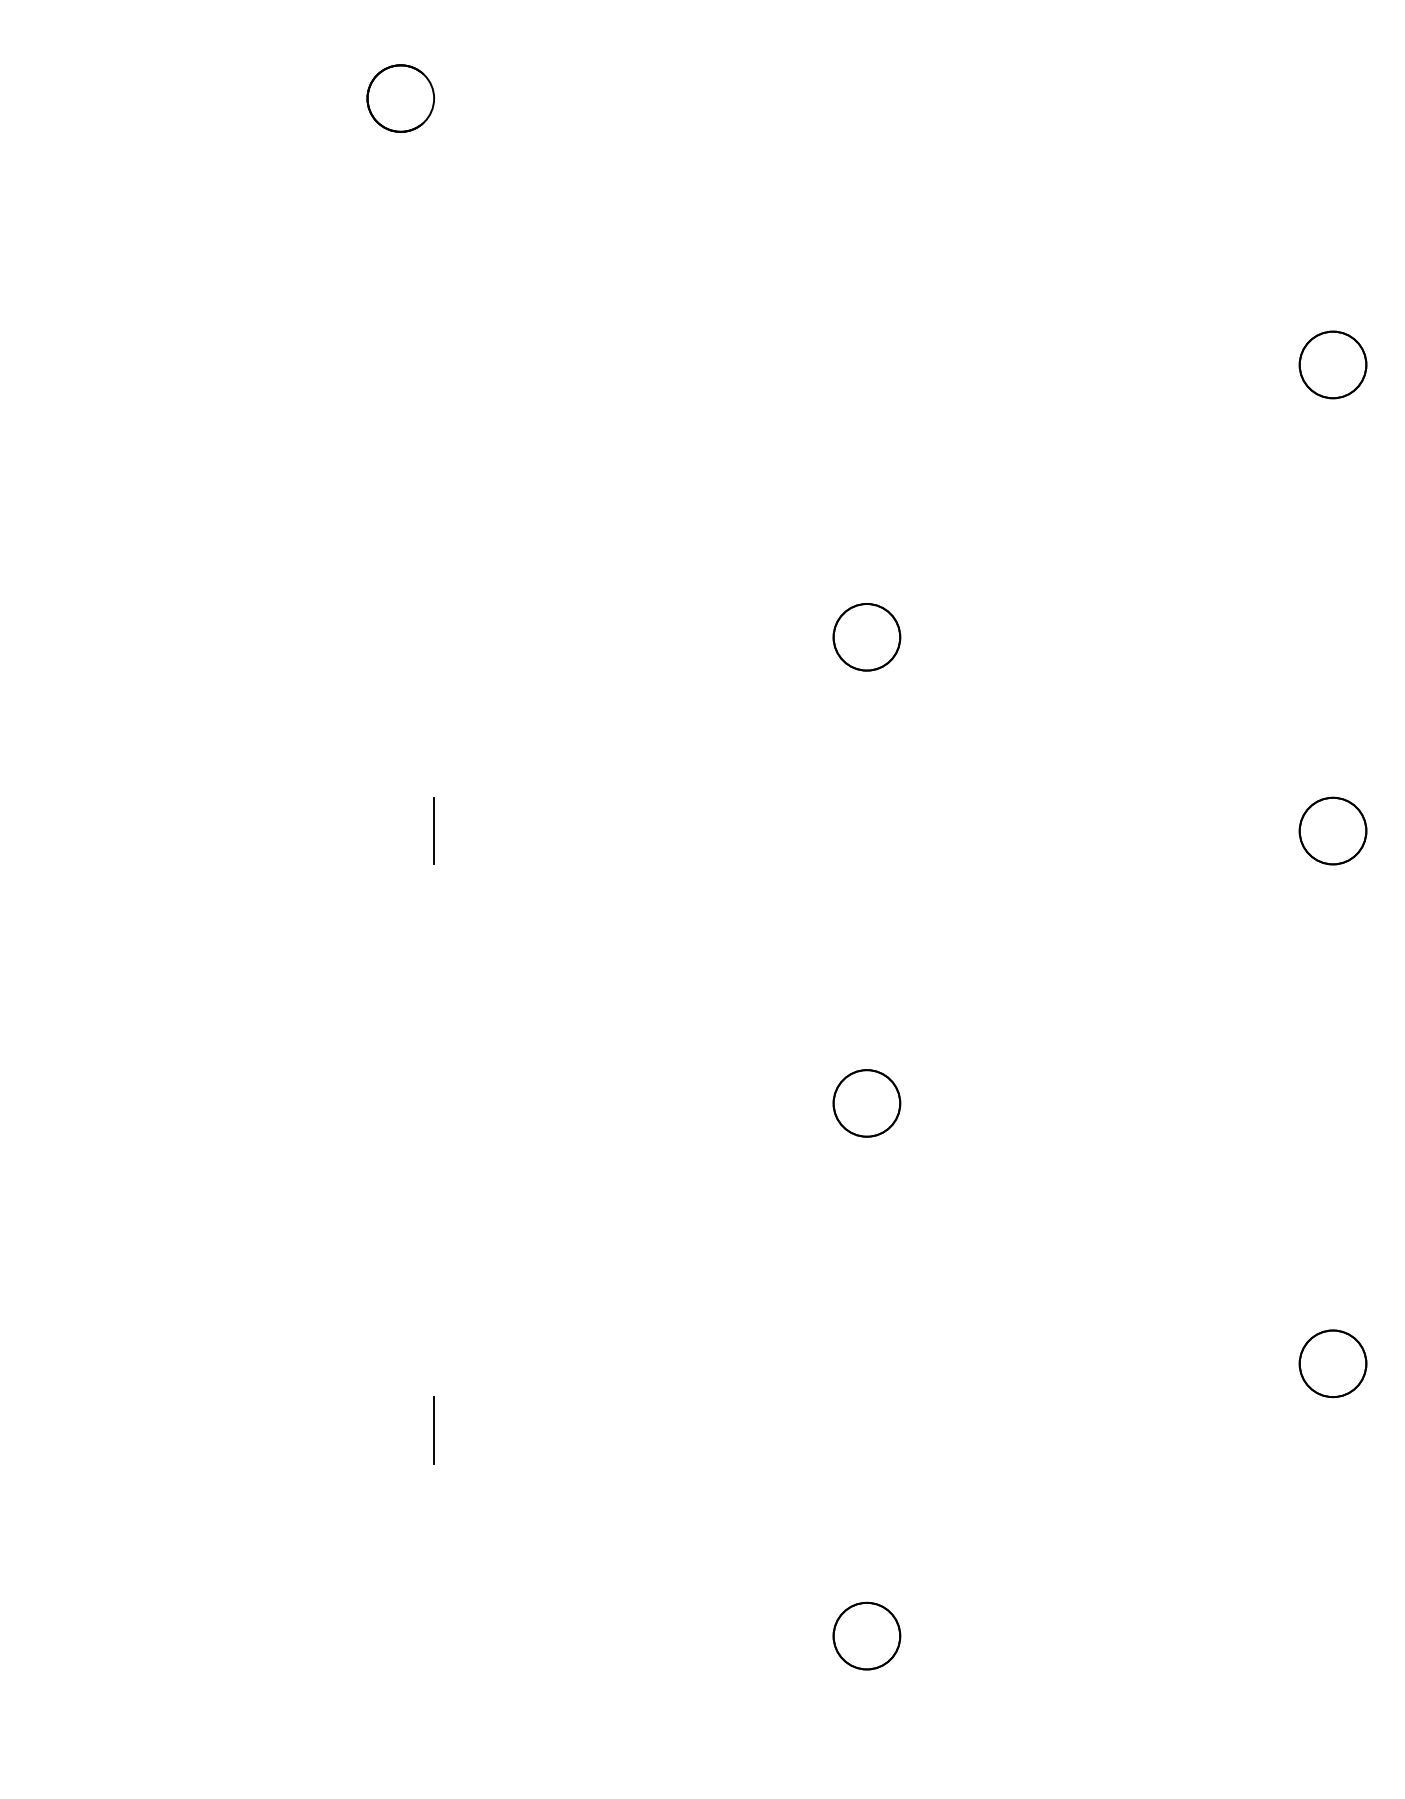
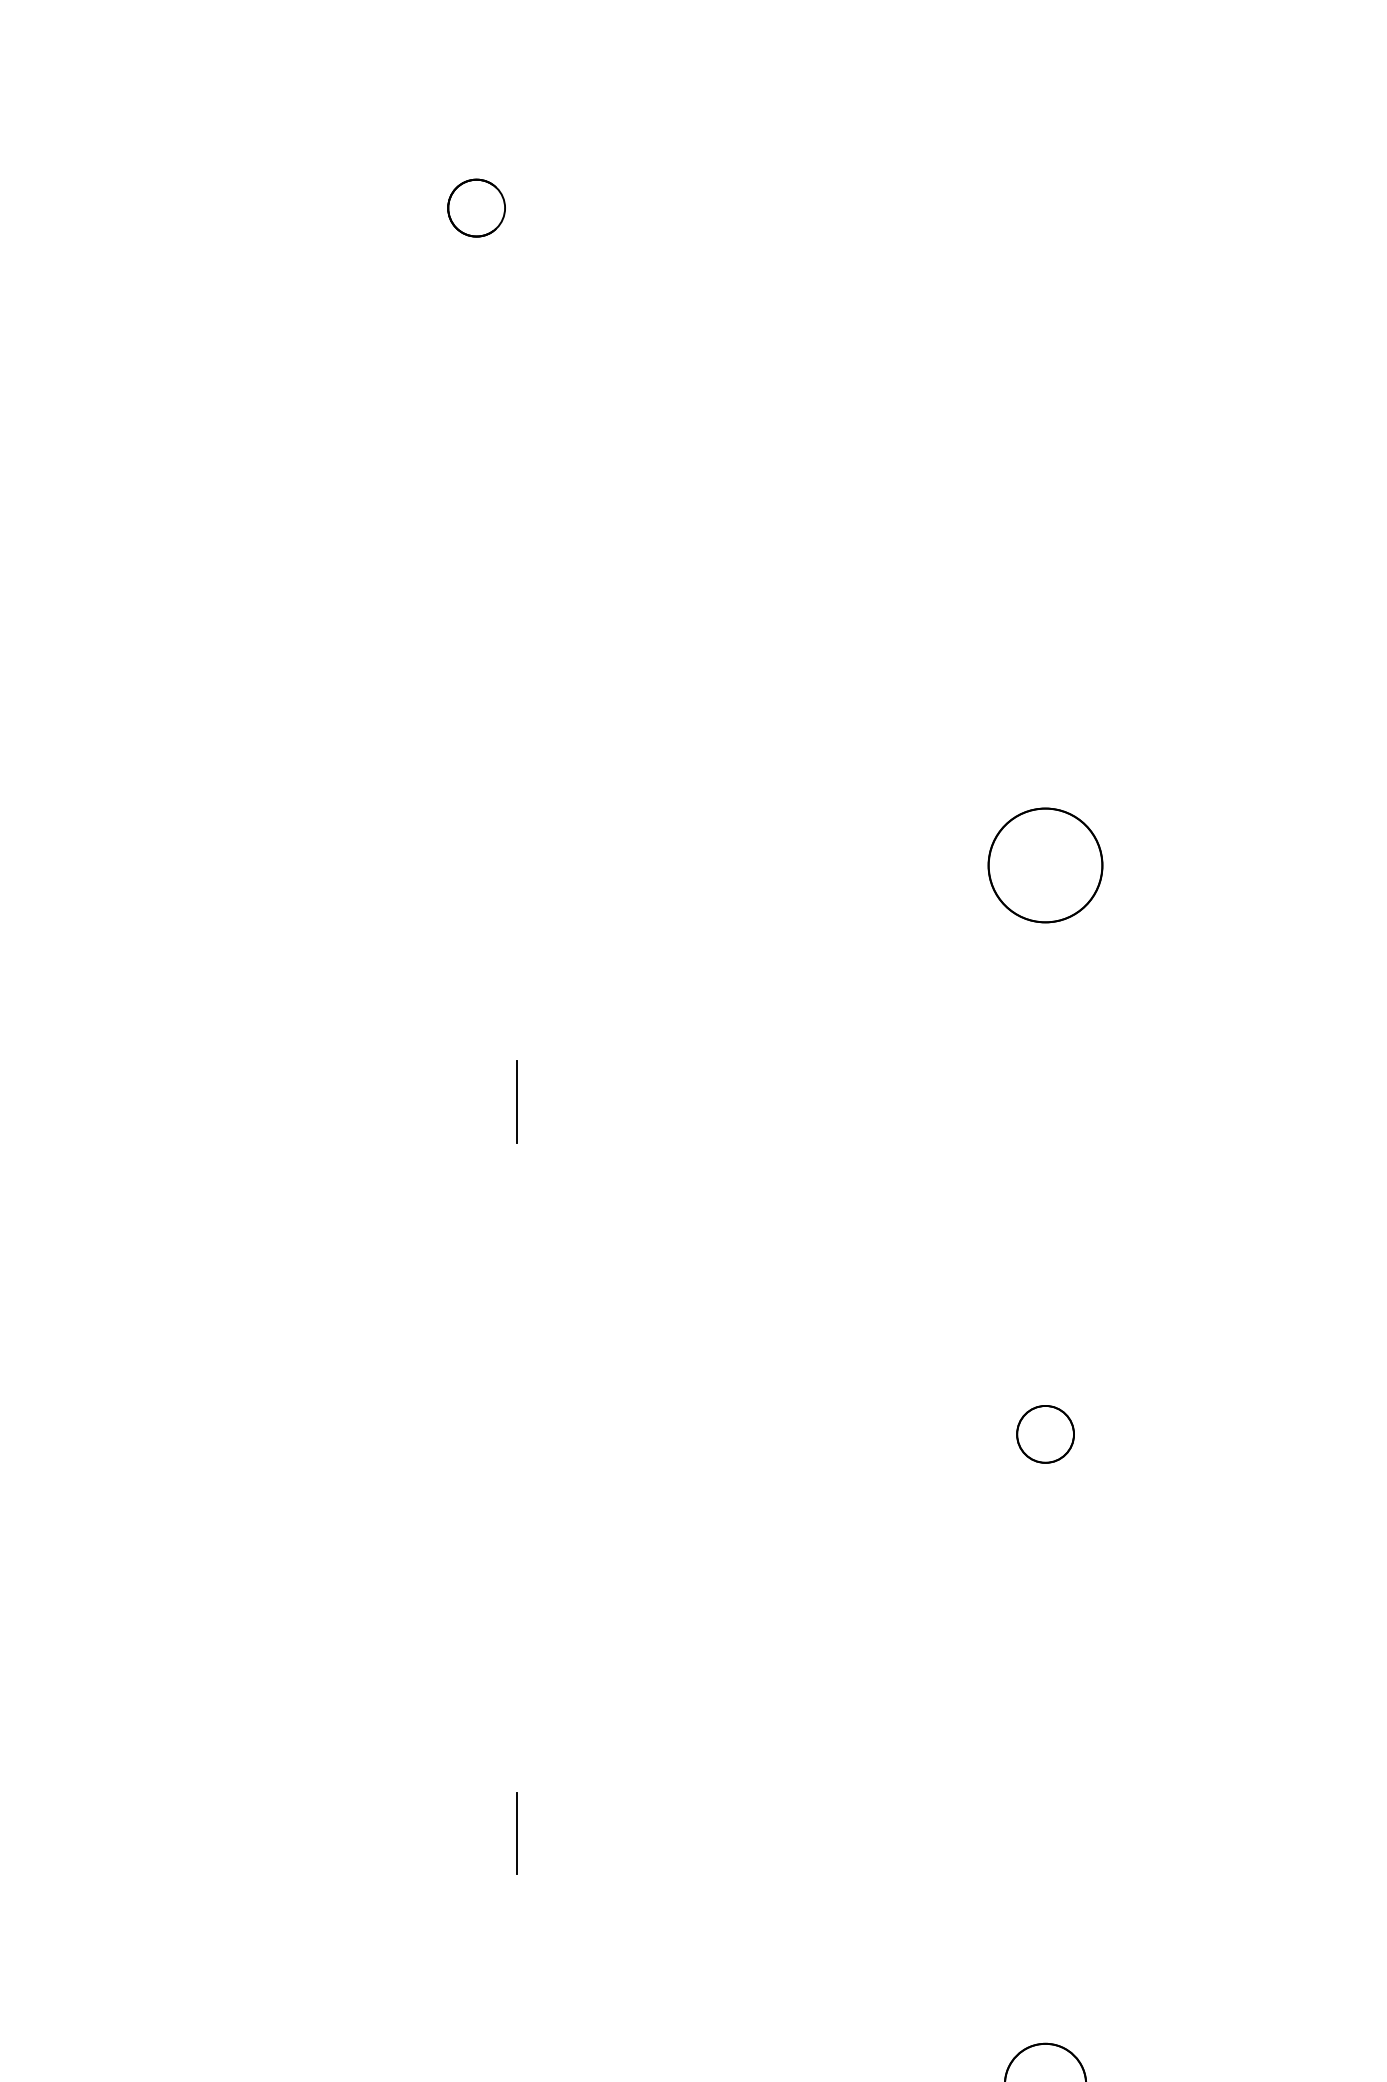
part: (400, 98) -> (476, 208), size x0.7
part: (866, 637) -> (1045, 865), size x1.4
part: (866, 1103) -> (1045, 1434), size x0.7

